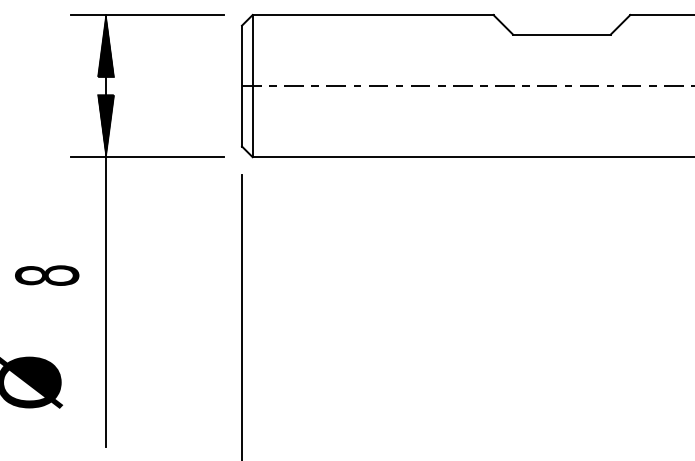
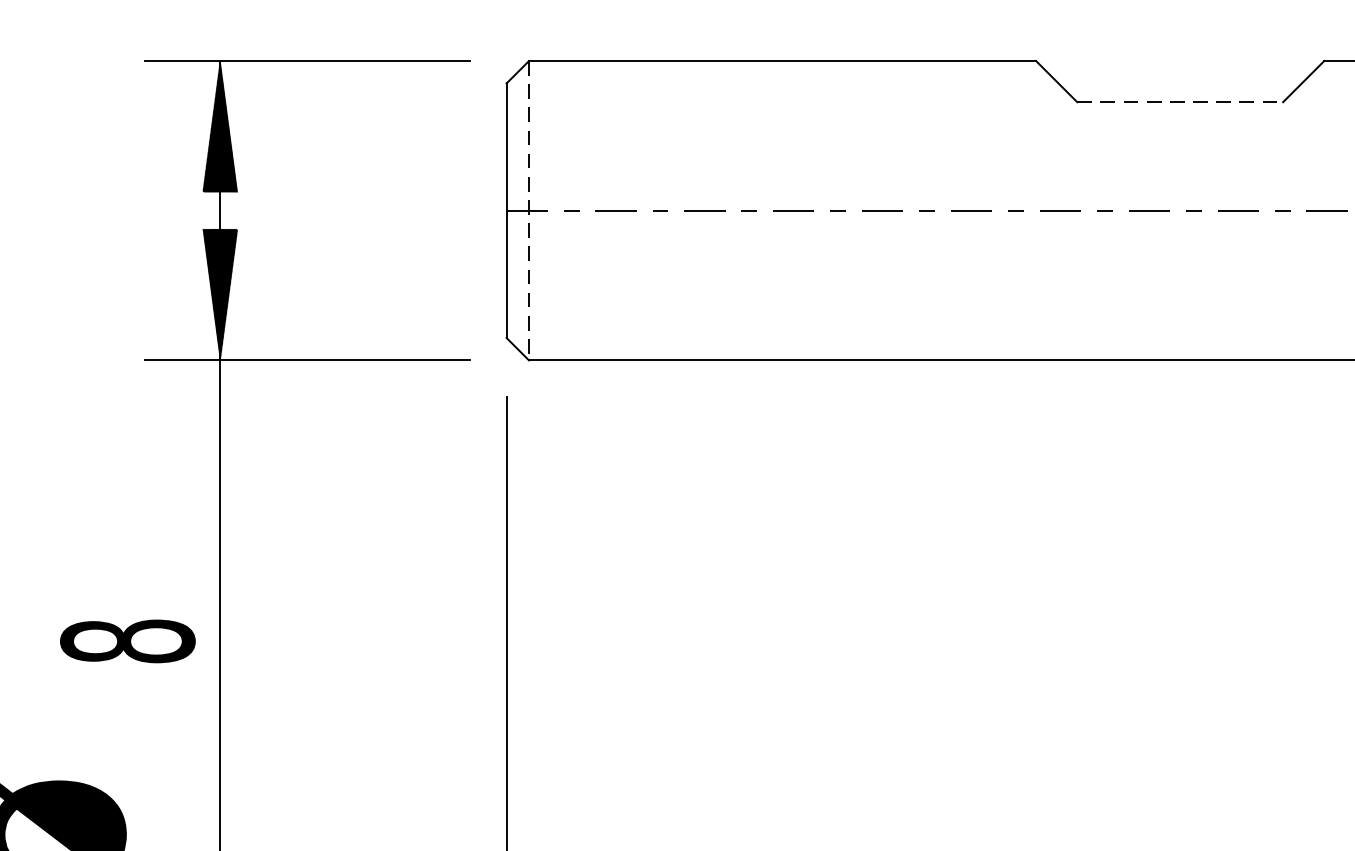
line: (561, 34) -> (1179, 102), solid -> dashed
line: (252, 86) -> (528, 211), solid -> dashed
text: (47, 275) -> (128, 641), moved

